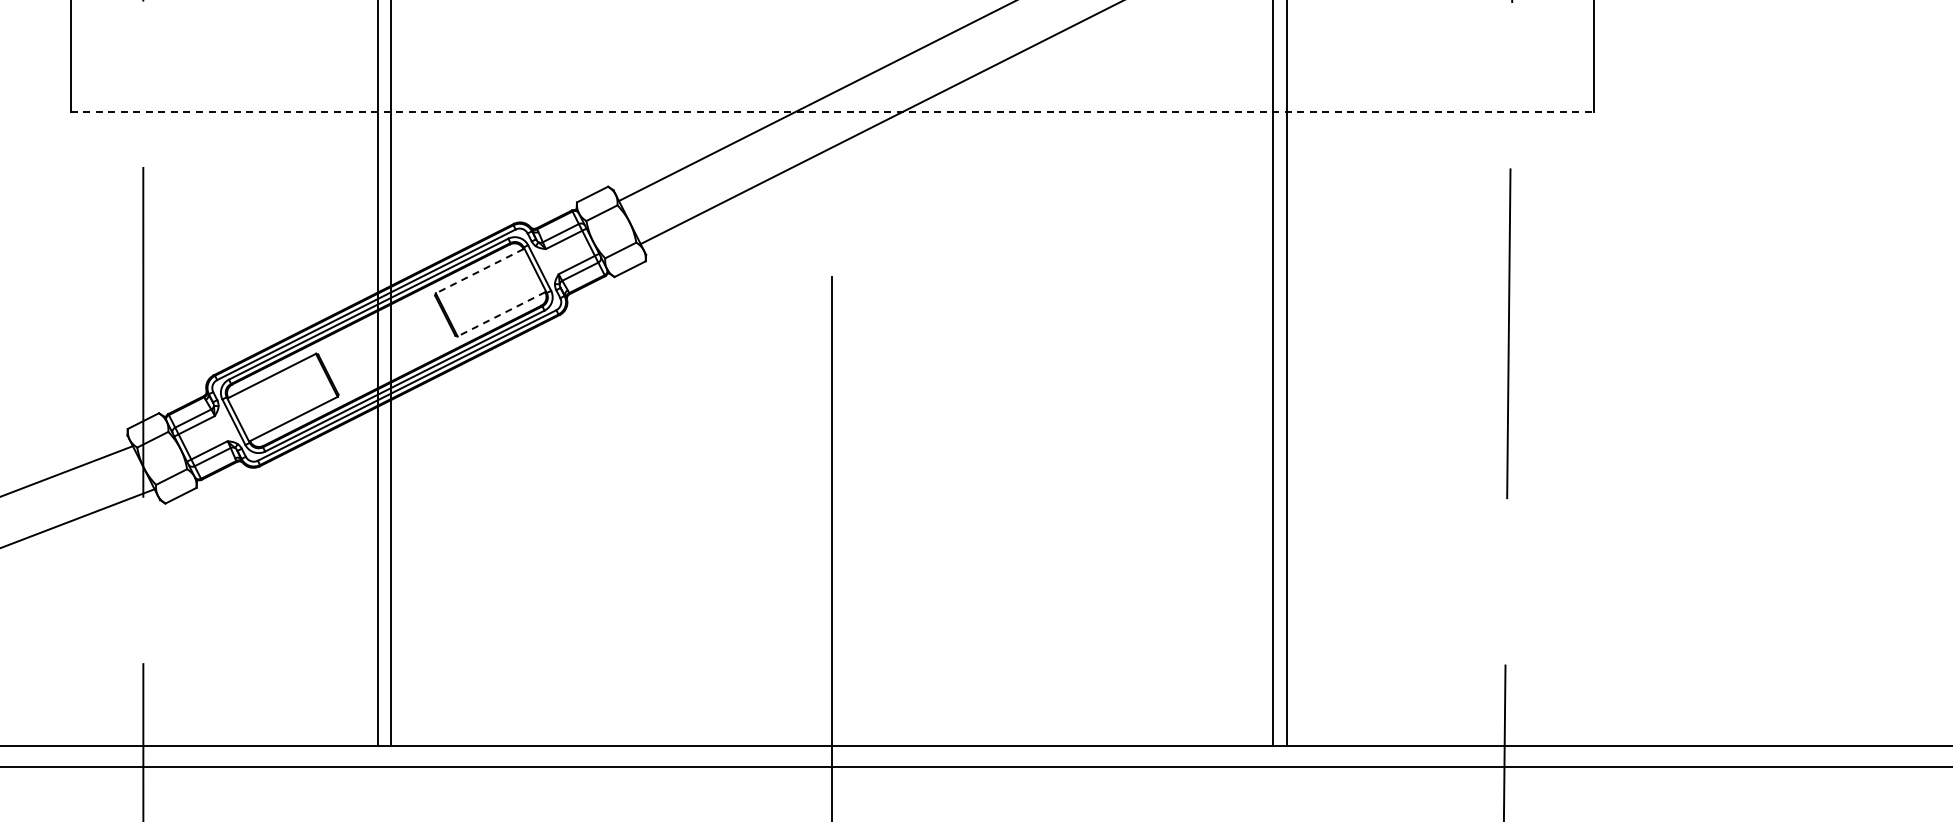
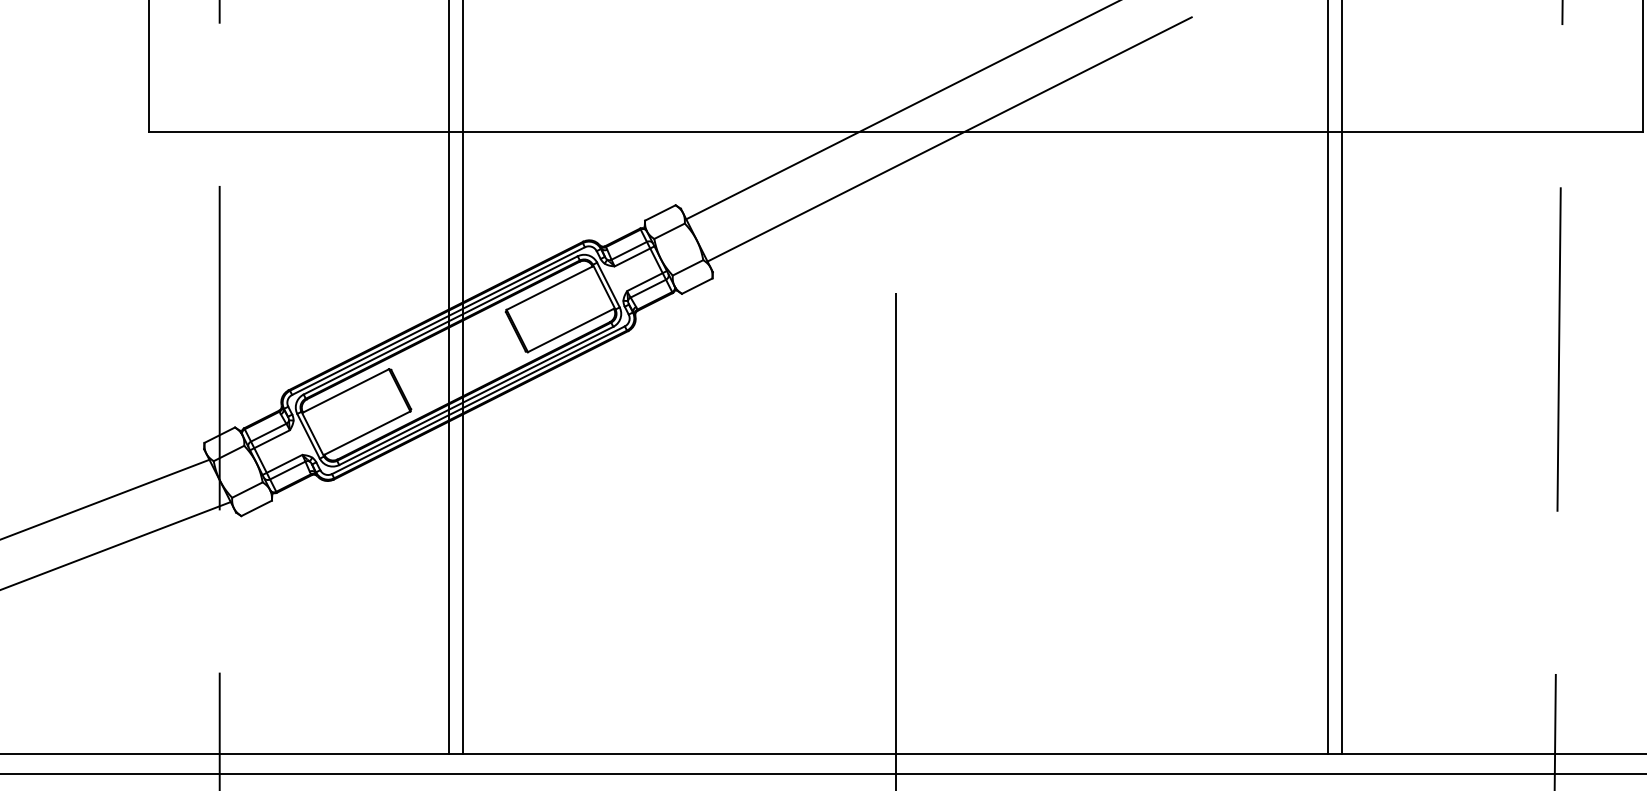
line: (832, 111) -> (895, 131), dashed -> solid
line: (479, 271) -> (549, 288), dashed -> solid
line: (501, 314) -> (571, 330), dashed -> solid

